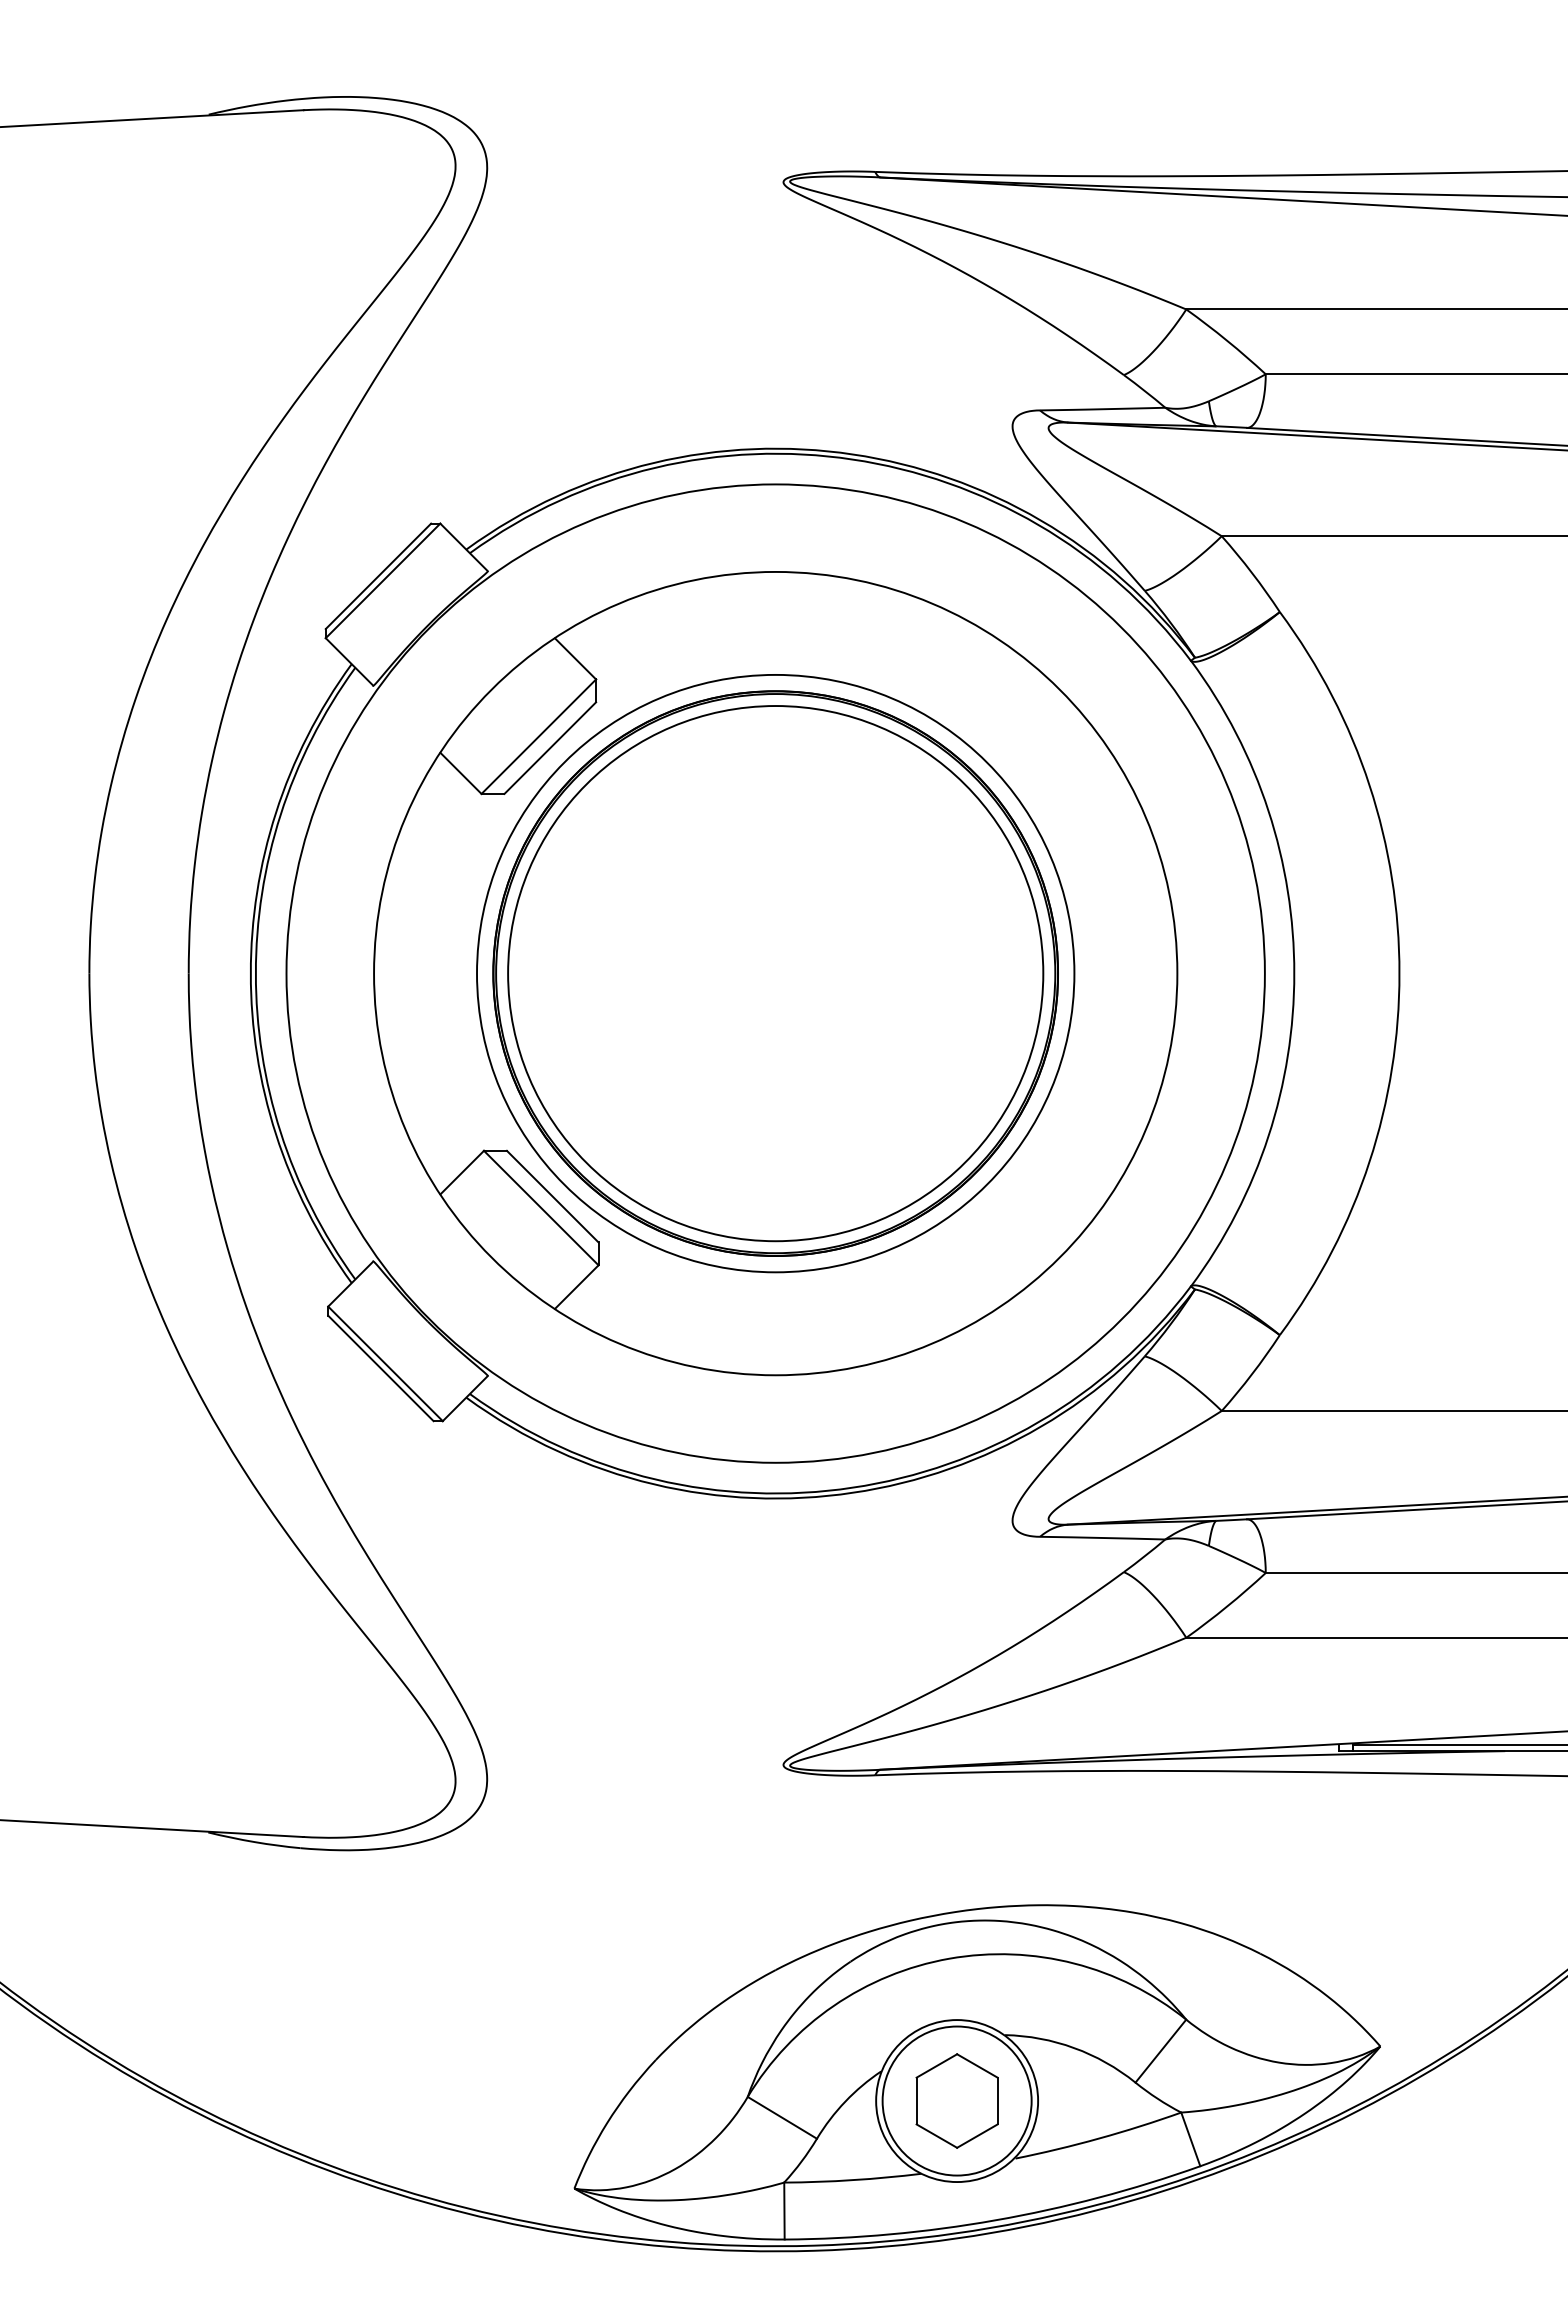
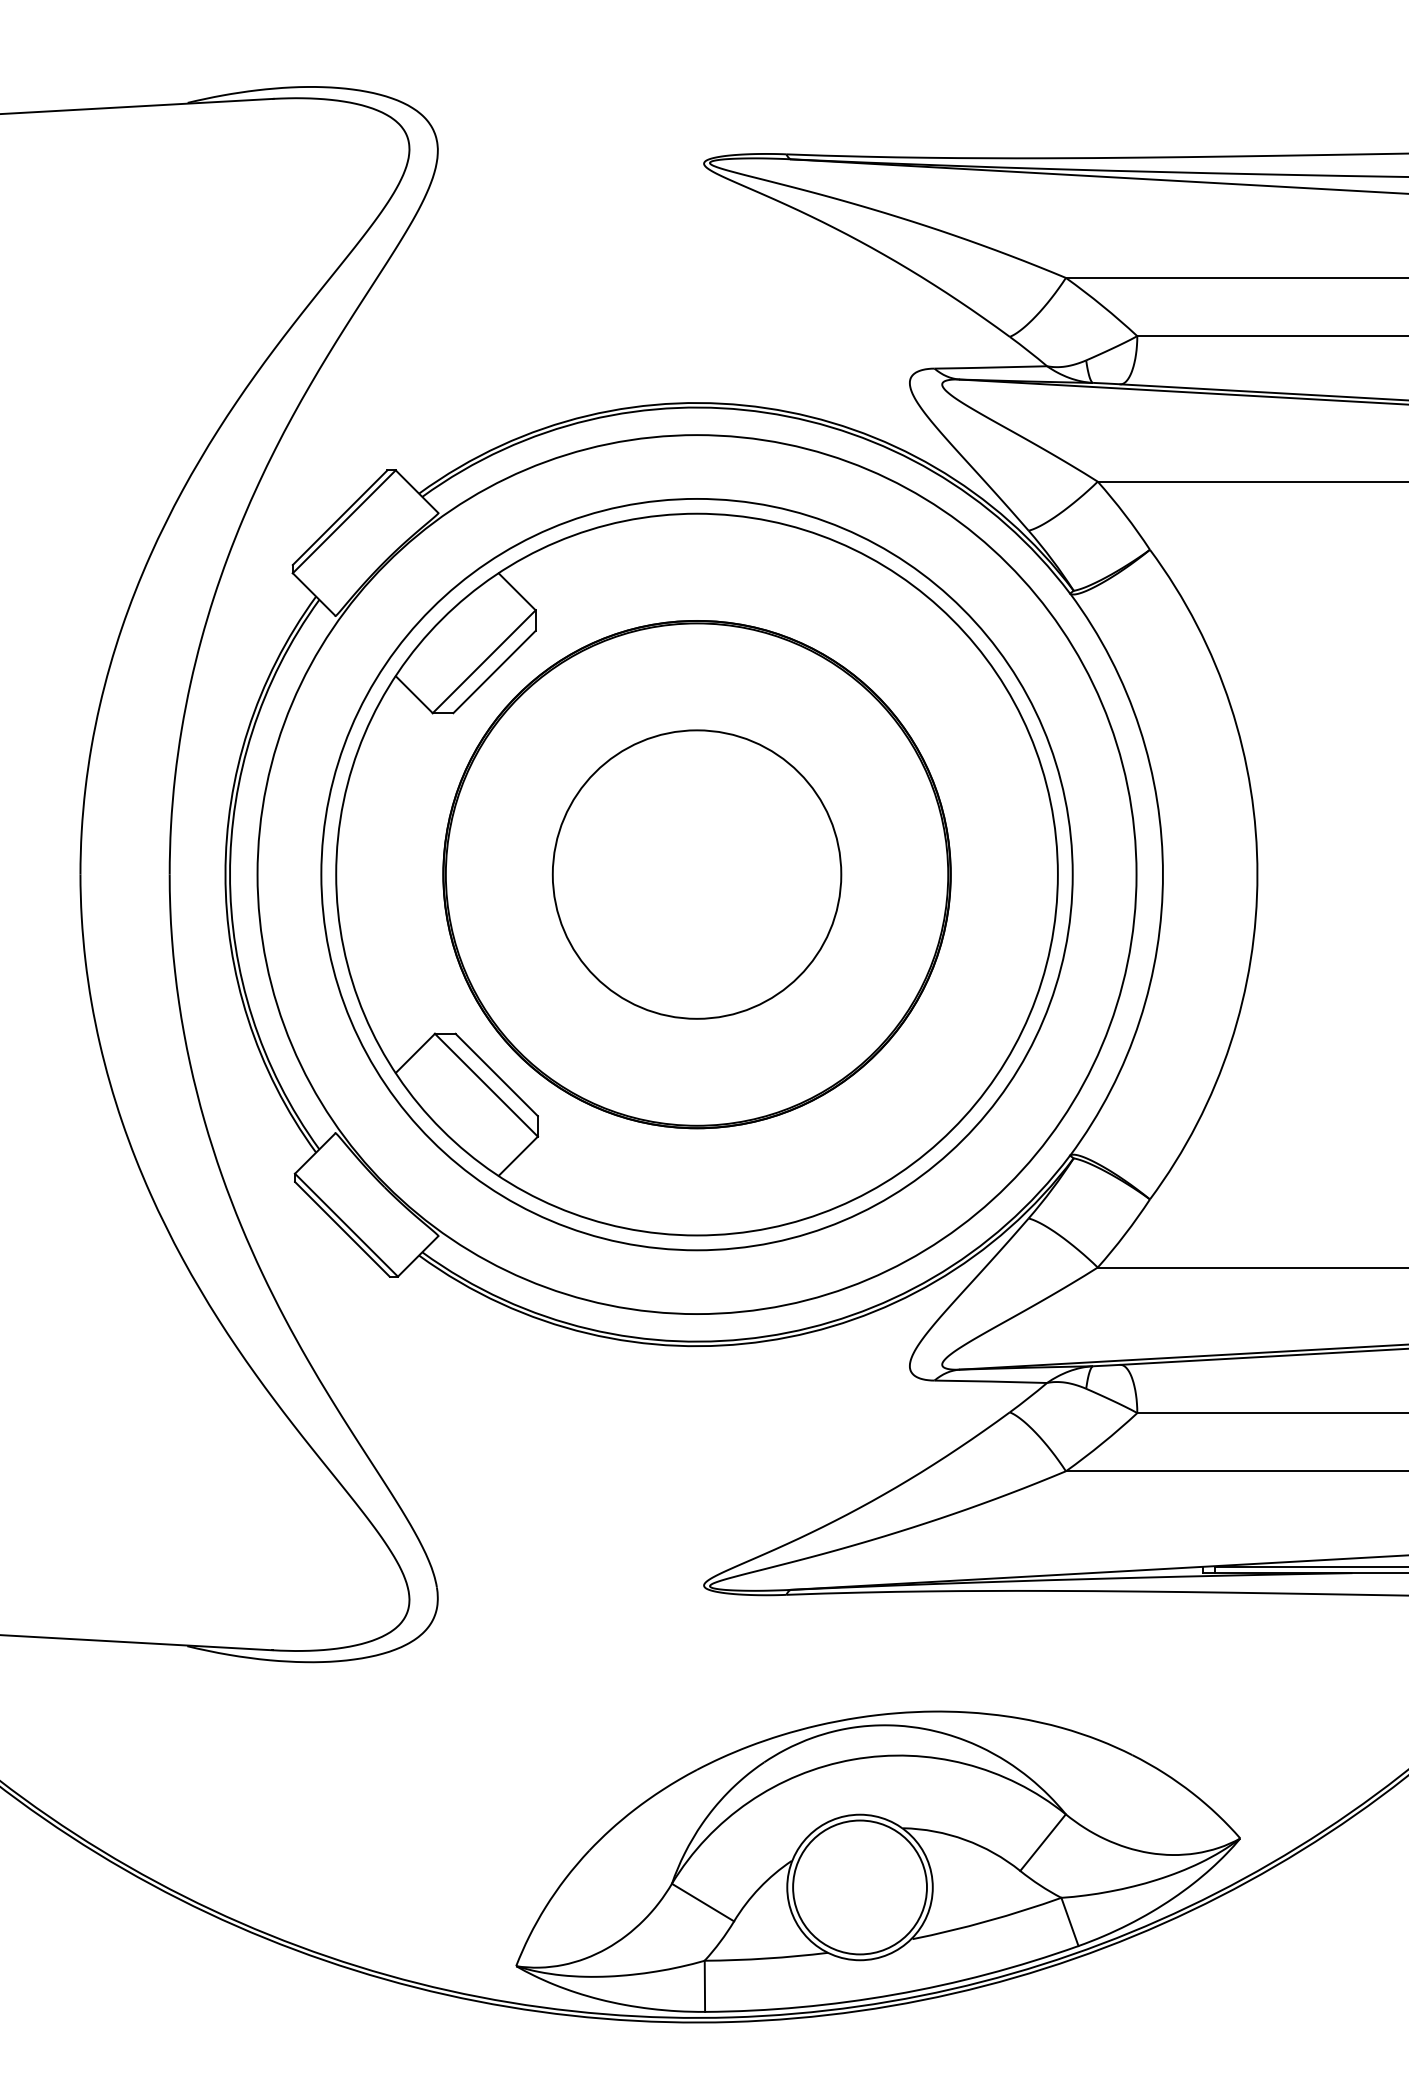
circle: (775, 973) -> (696, 874), size x0.6
circle: (775, 973) -> (696, 874), size x1.4
part: (956, 2100) -> (859, 1886), removed

